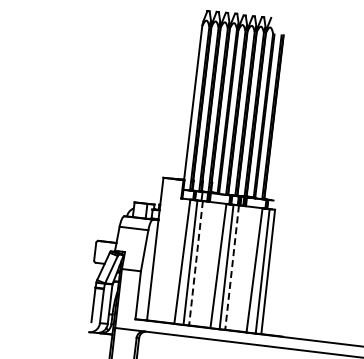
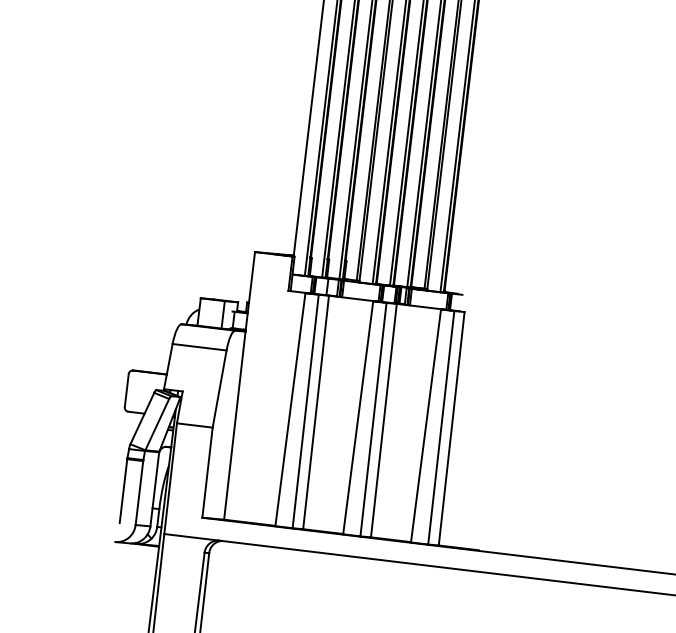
line: (196, 263) -> (317, 412), dashed -> solid
line: (232, 267) -> (384, 420), dashed -> solid

